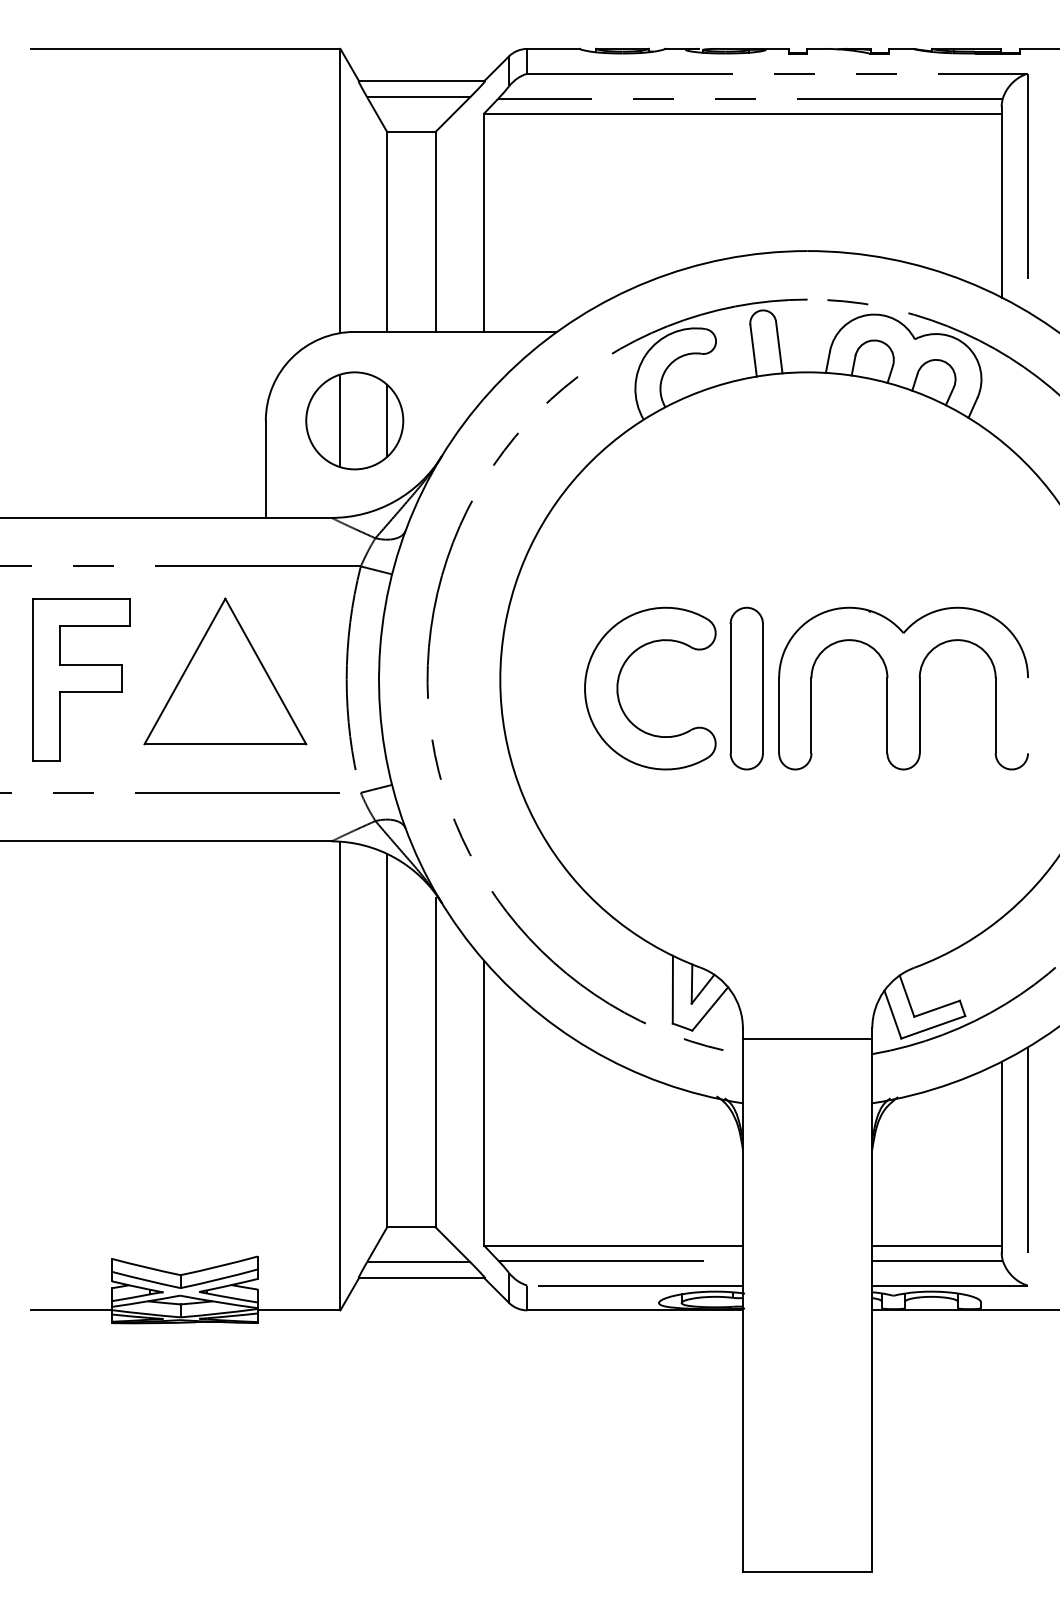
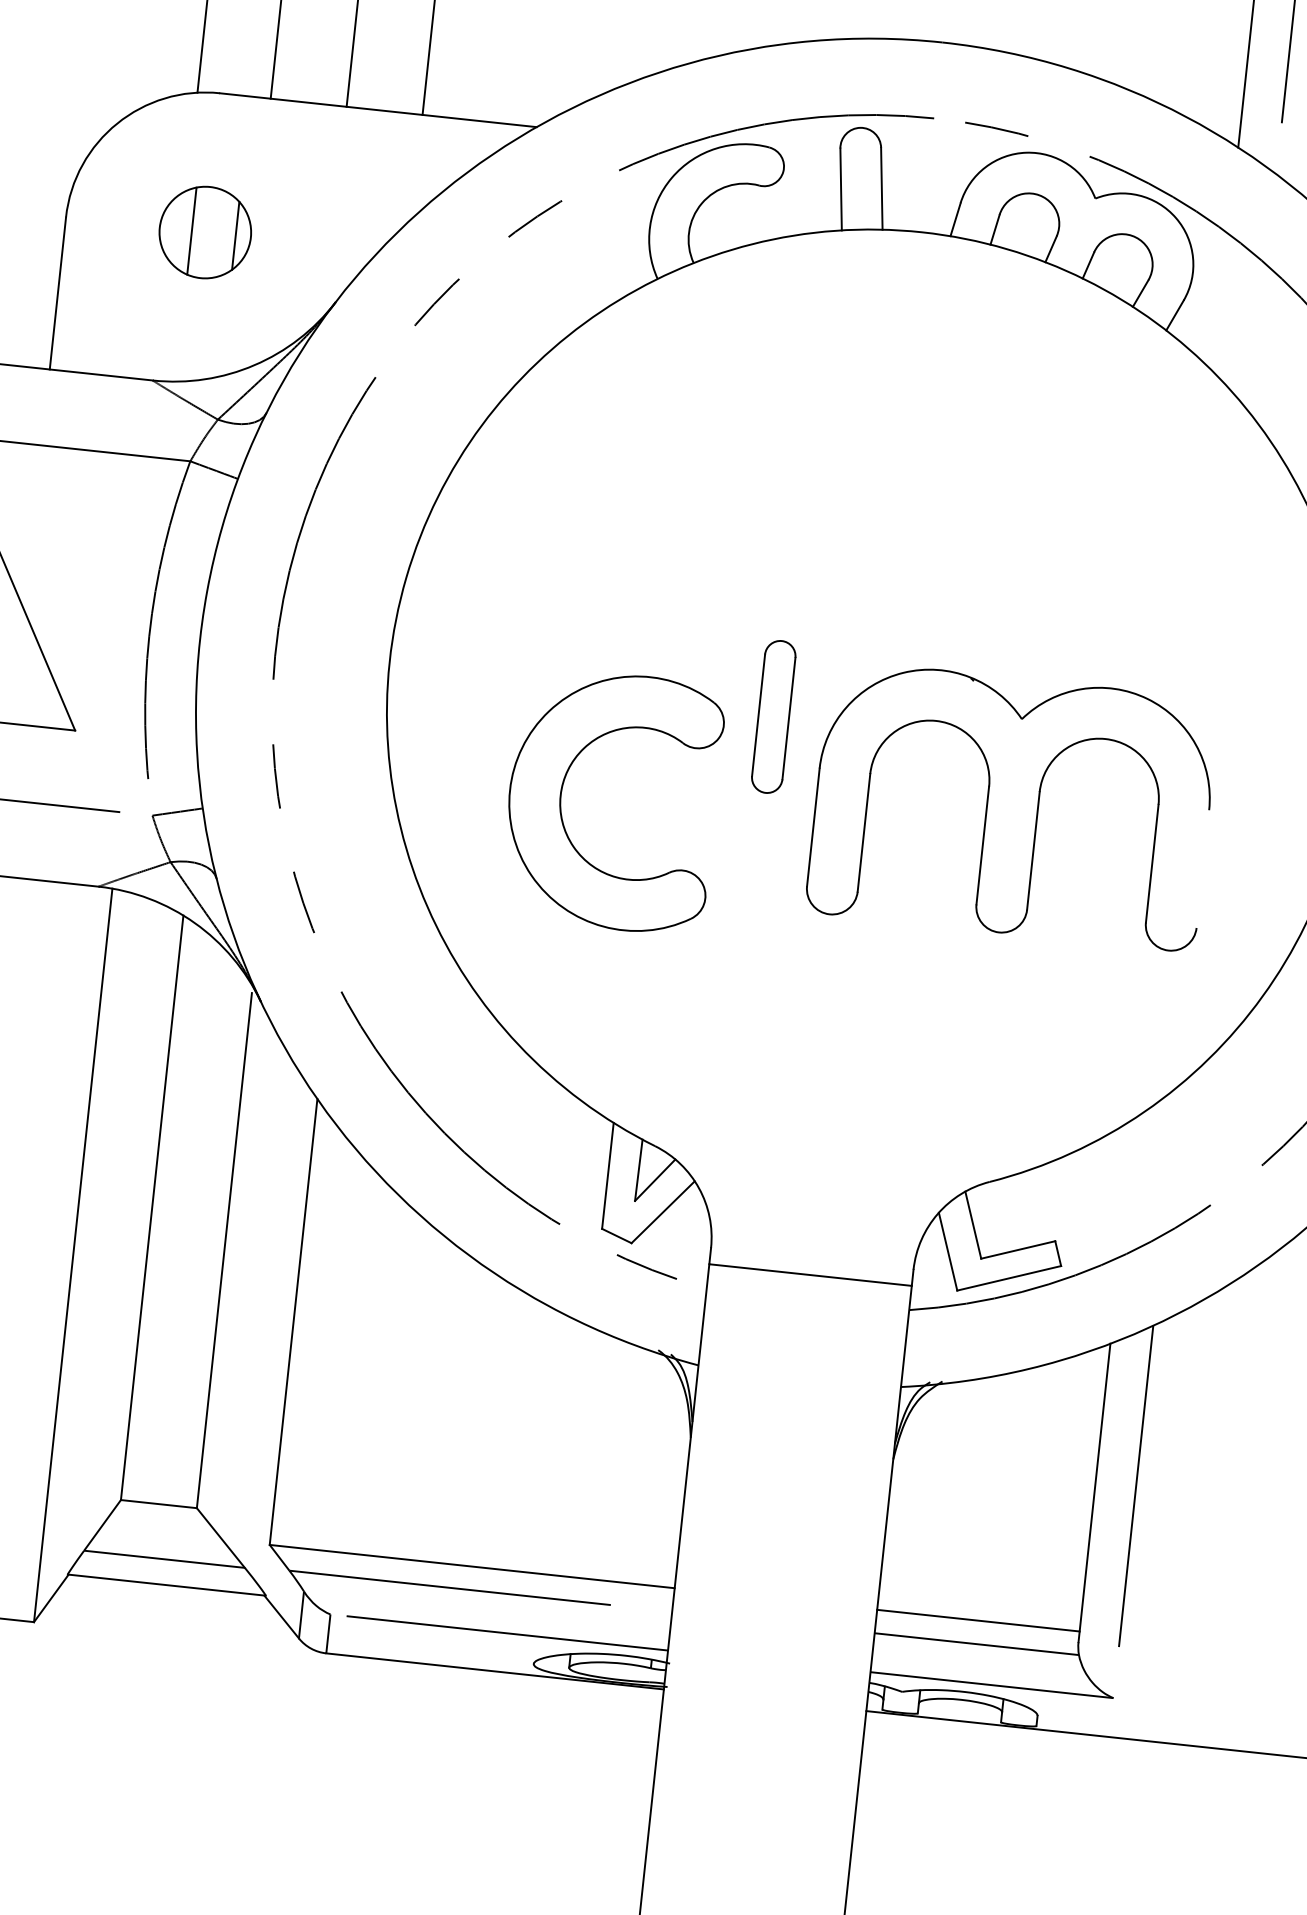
part: (354, 420) -> (204, 231), size x0.6
part: (618, 688) -> (562, 795), moved
part: (746, 688) -> (773, 716), size x0.6
part: (887, 688) -> (987, 803), moved

